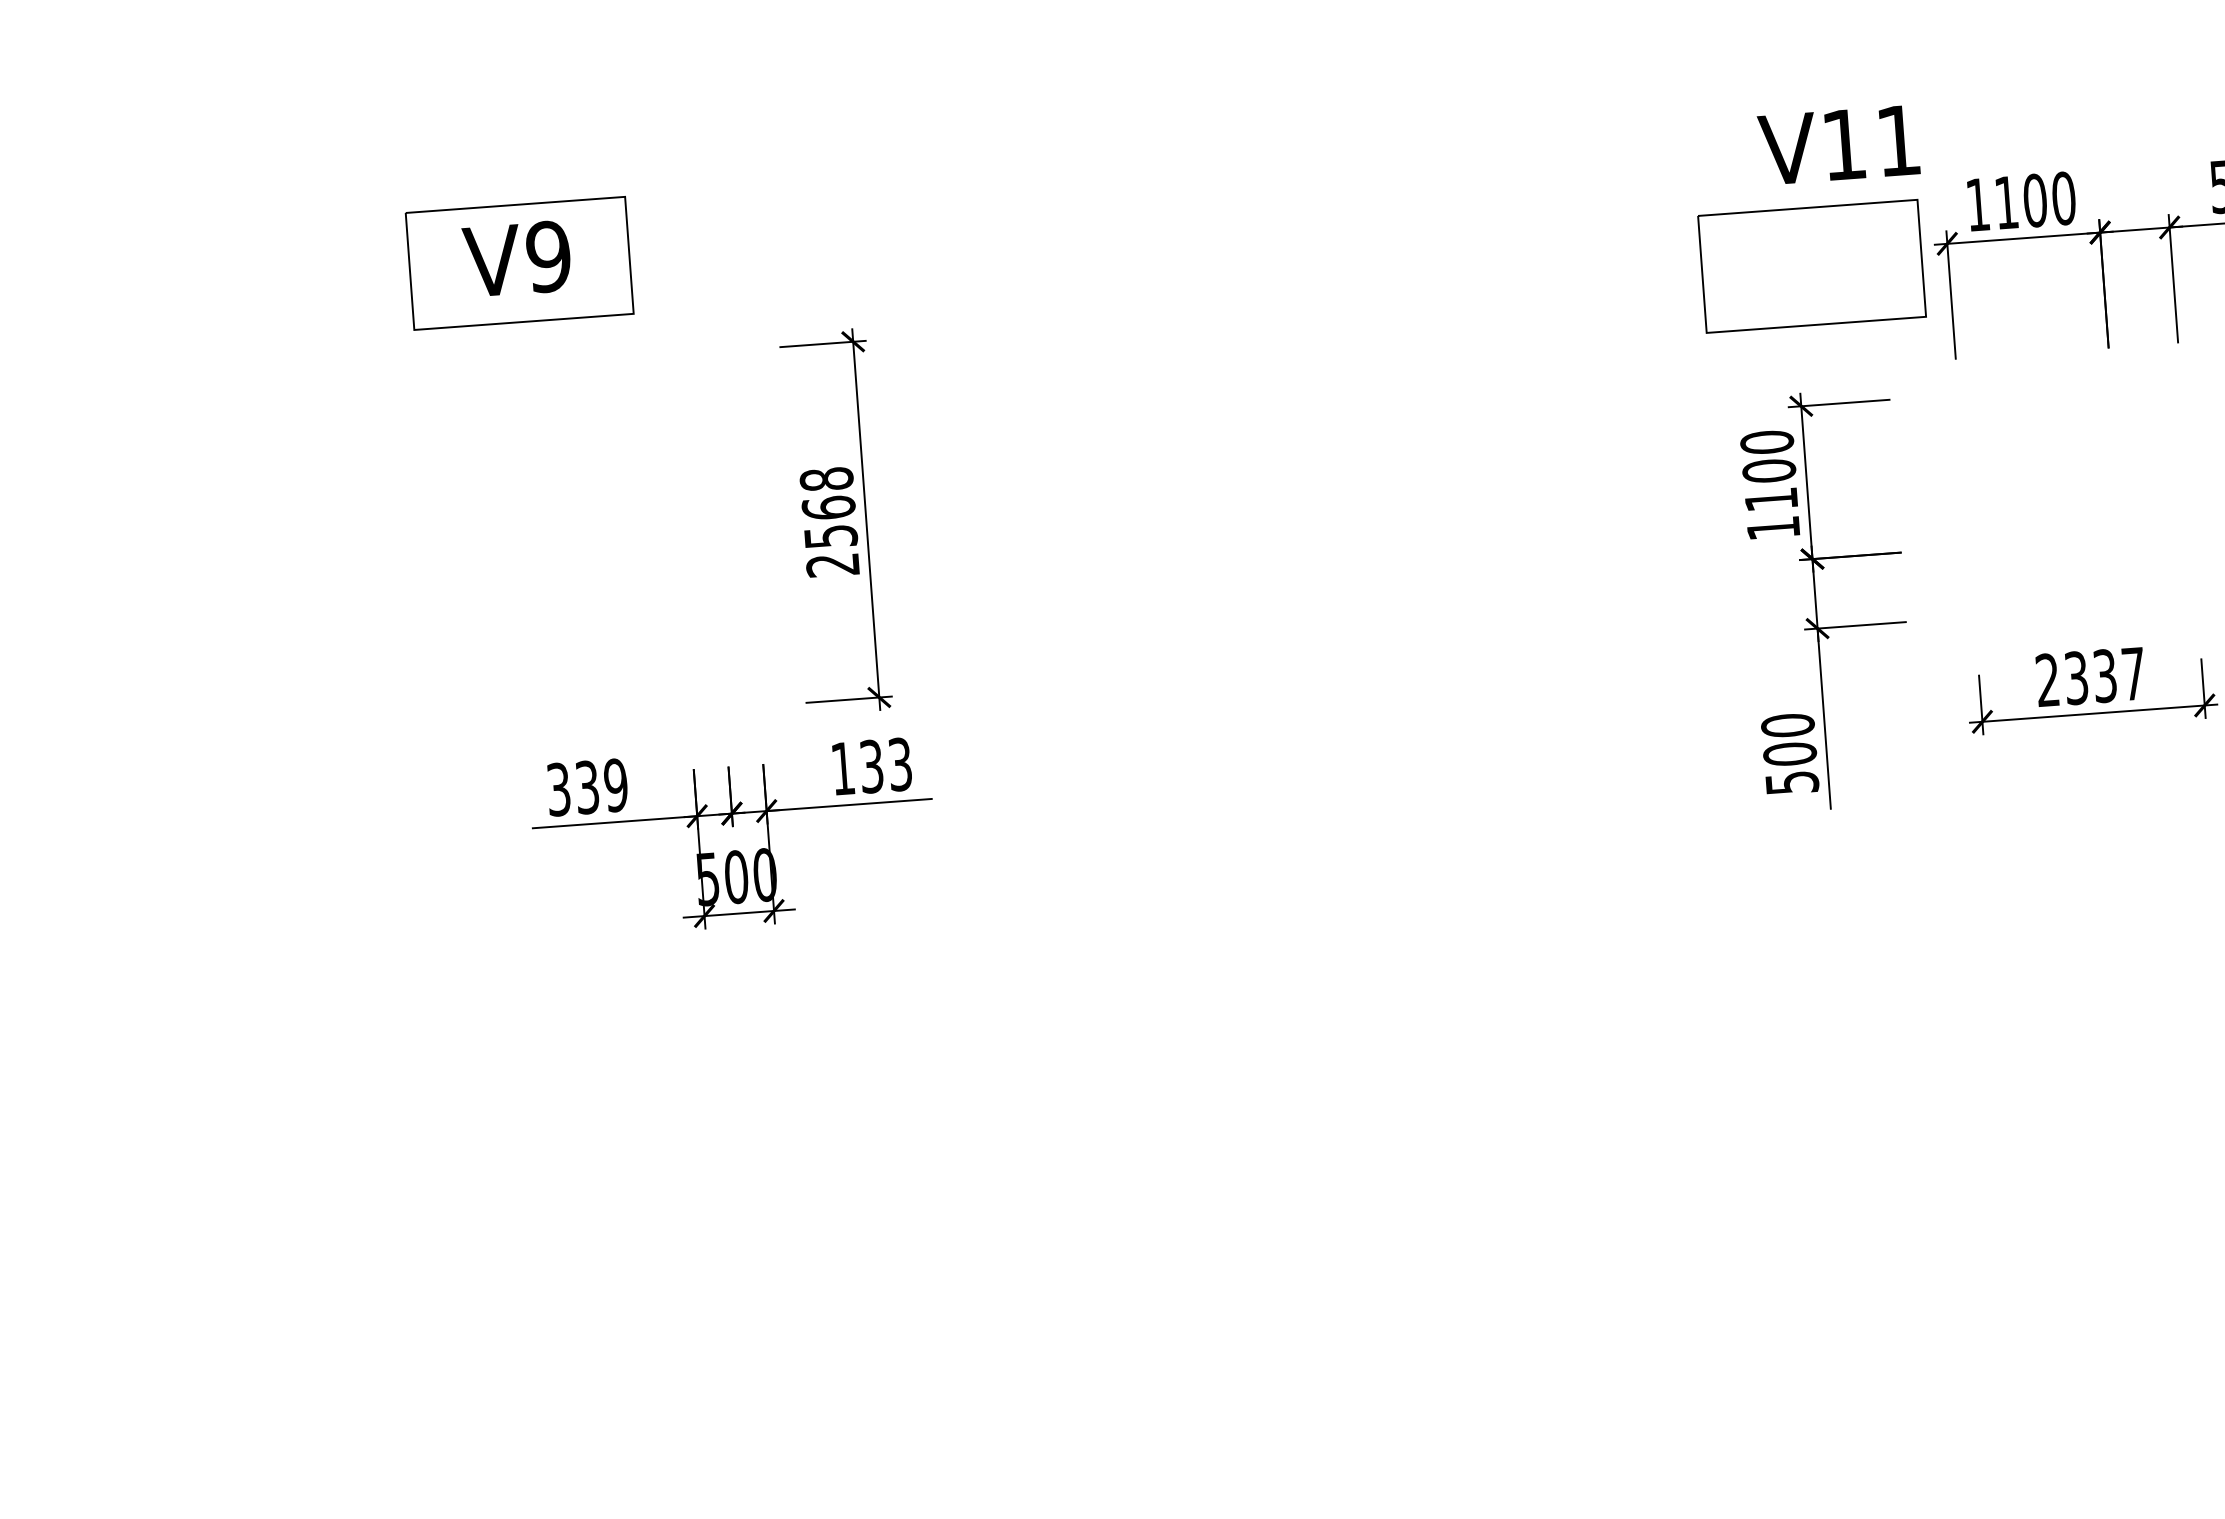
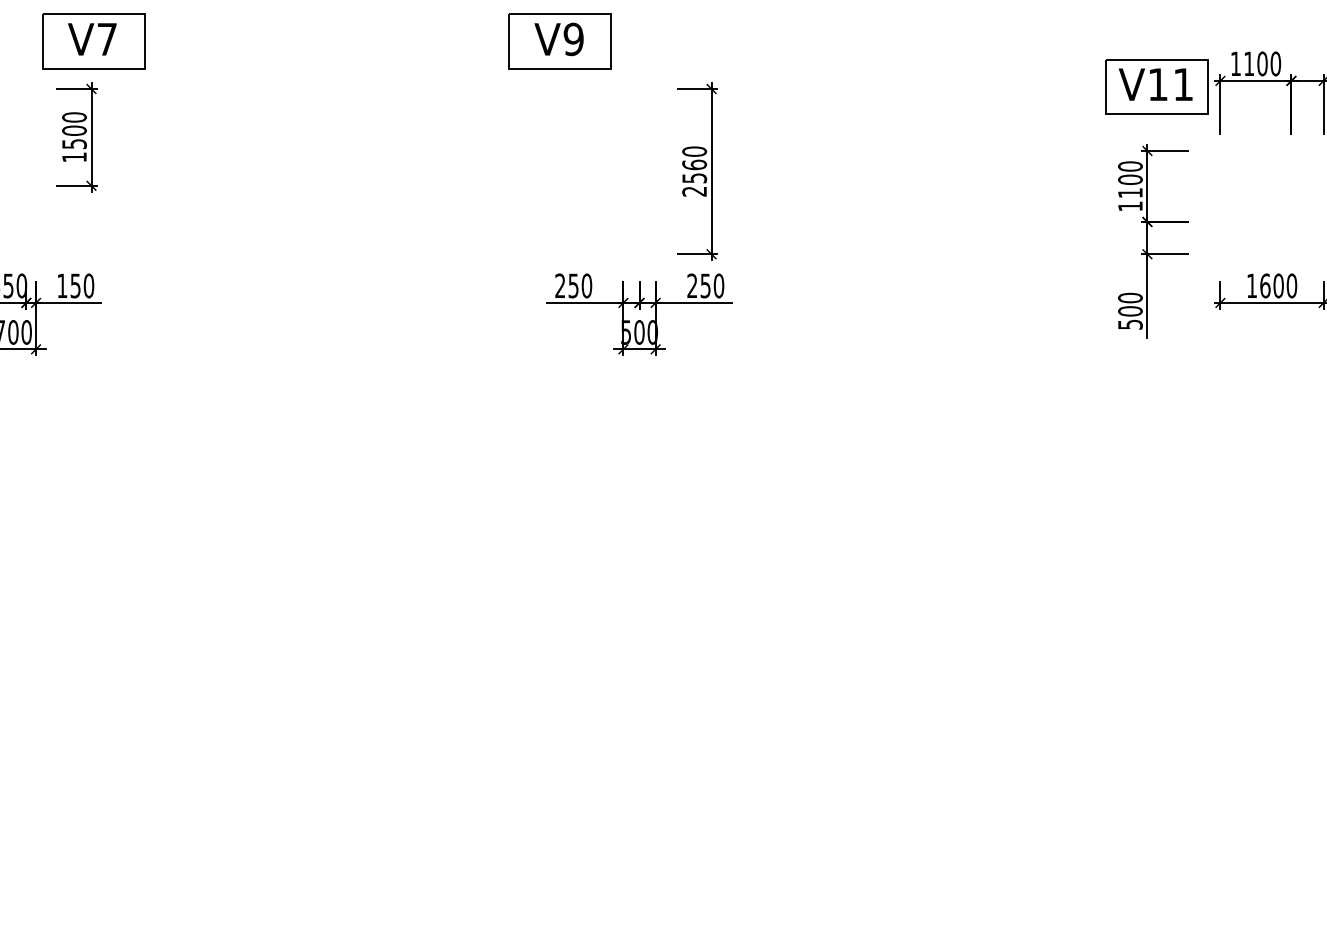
text: (1838, 144) -> (1155, 84), moved
text: (826, 478) -> (694, 151), 2568 -> 2560
text: (2091, 676) -> (1272, 285), 2337 -> 1600
text: (871, 765) -> (705, 285), 133 -> 250
text: (587, 786) -> (573, 285), 339 -> 250

